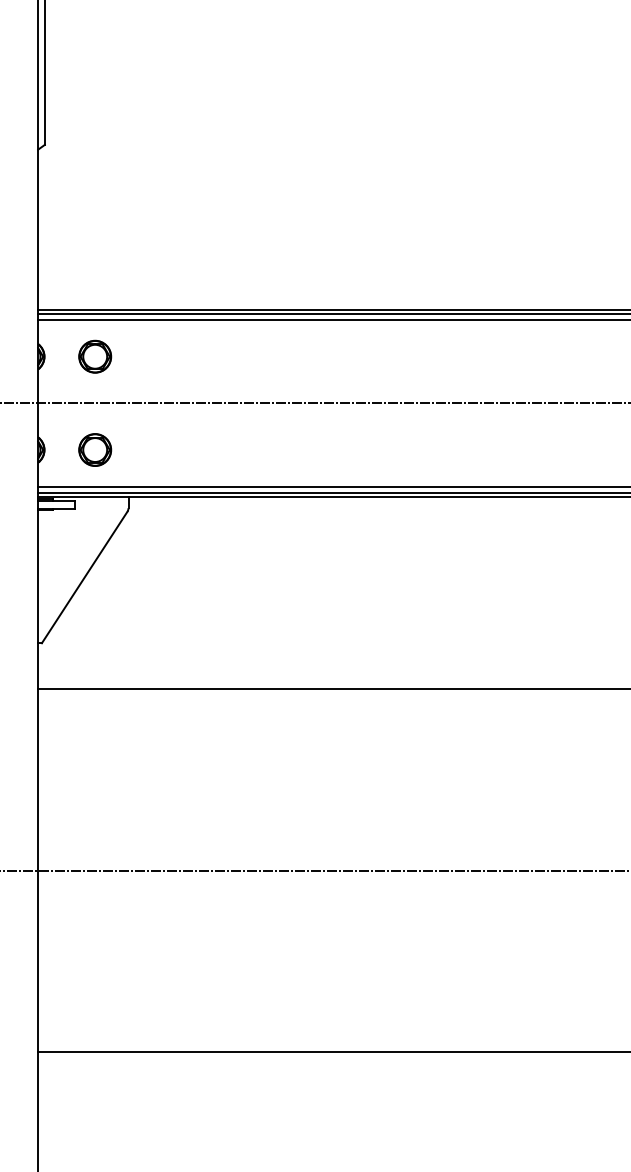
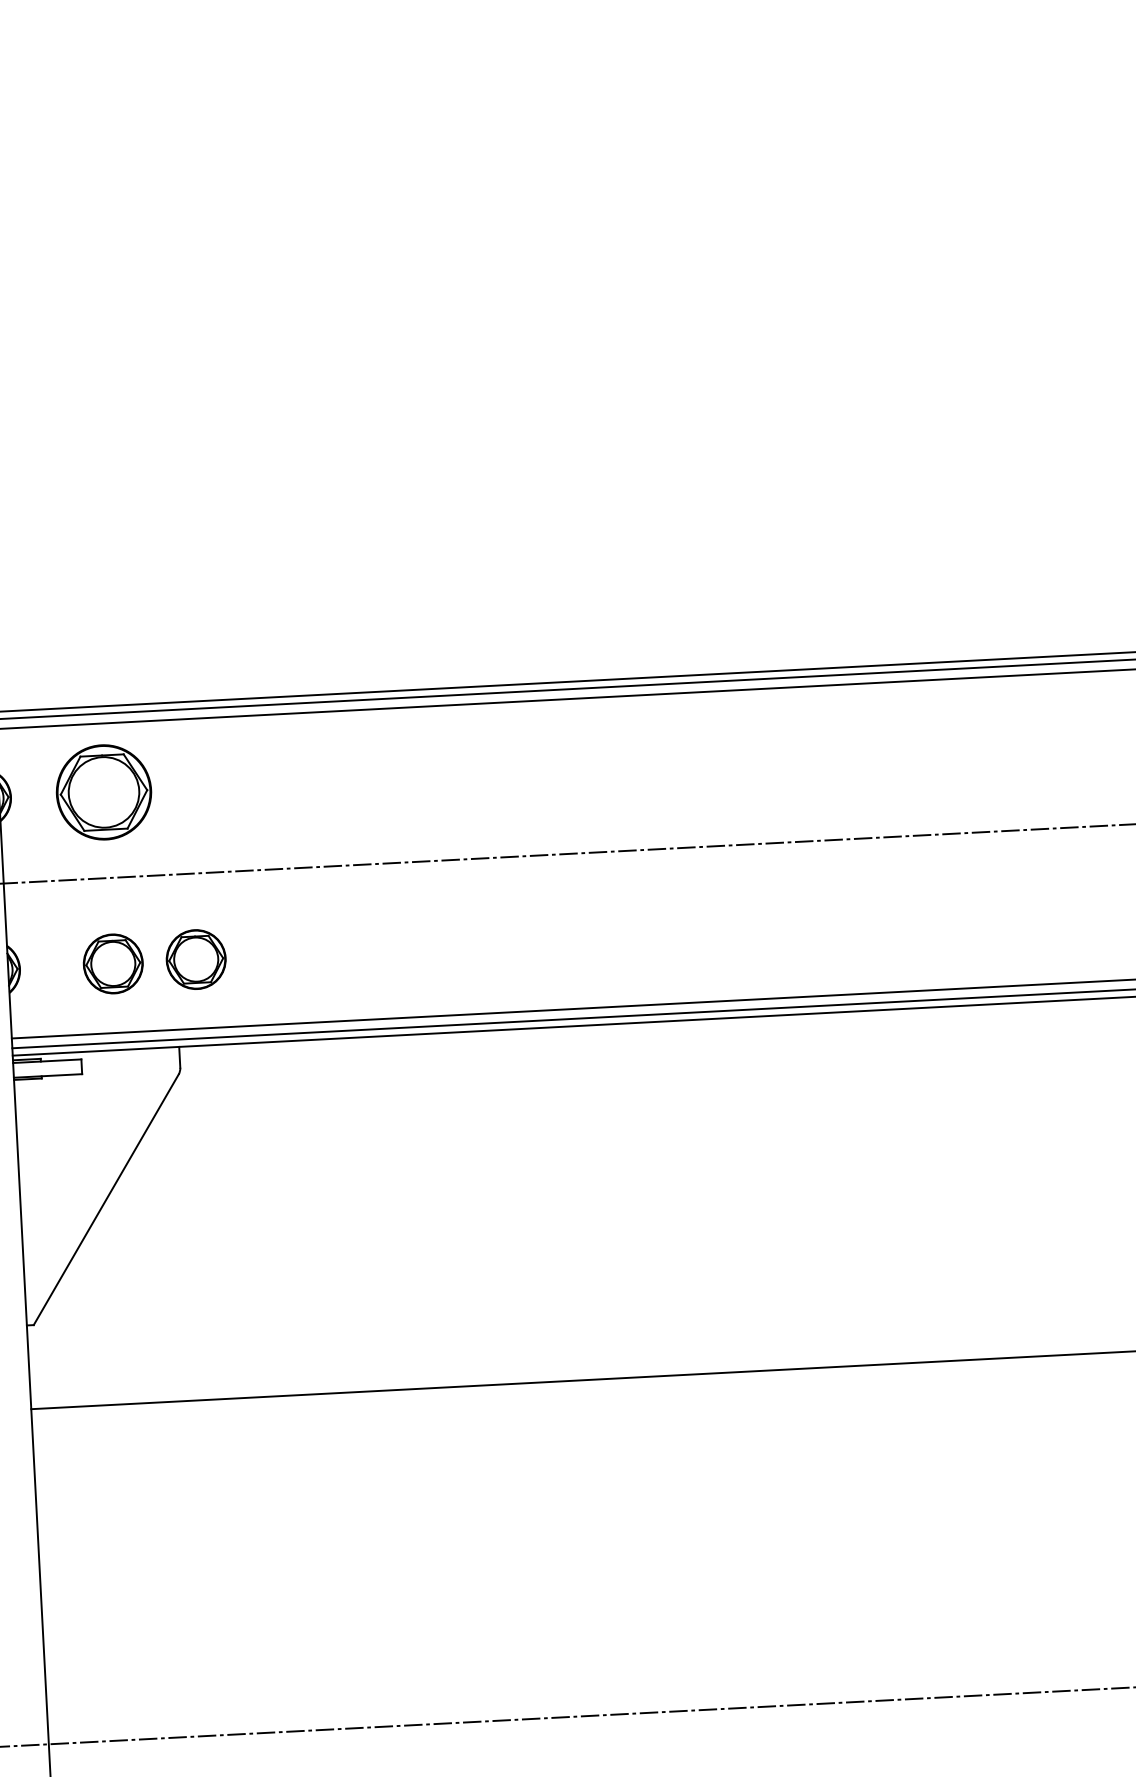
part: (95, 356) -> (104, 791), size x1.6
part: (140, 449) -> (196, 958), added

